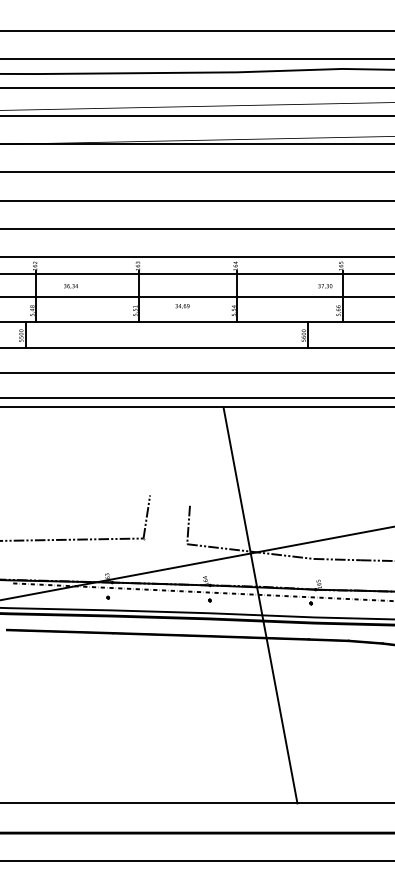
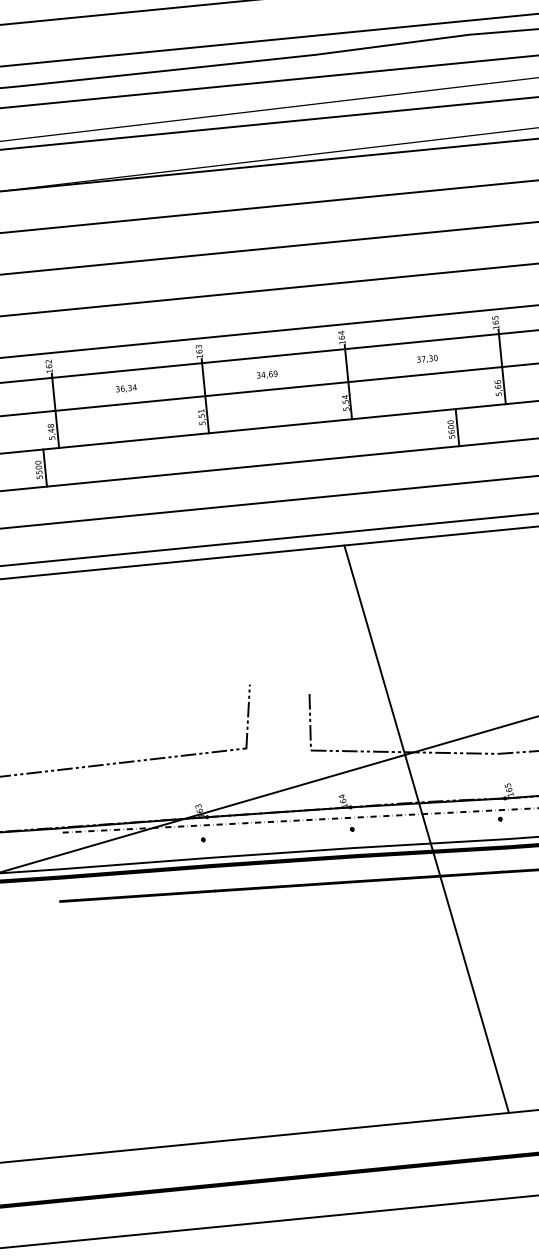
text: (70, 286) -> (125, 388), moved
text: (325, 286) -> (427, 359), moved
text: (182, 306) -> (267, 375), moved

